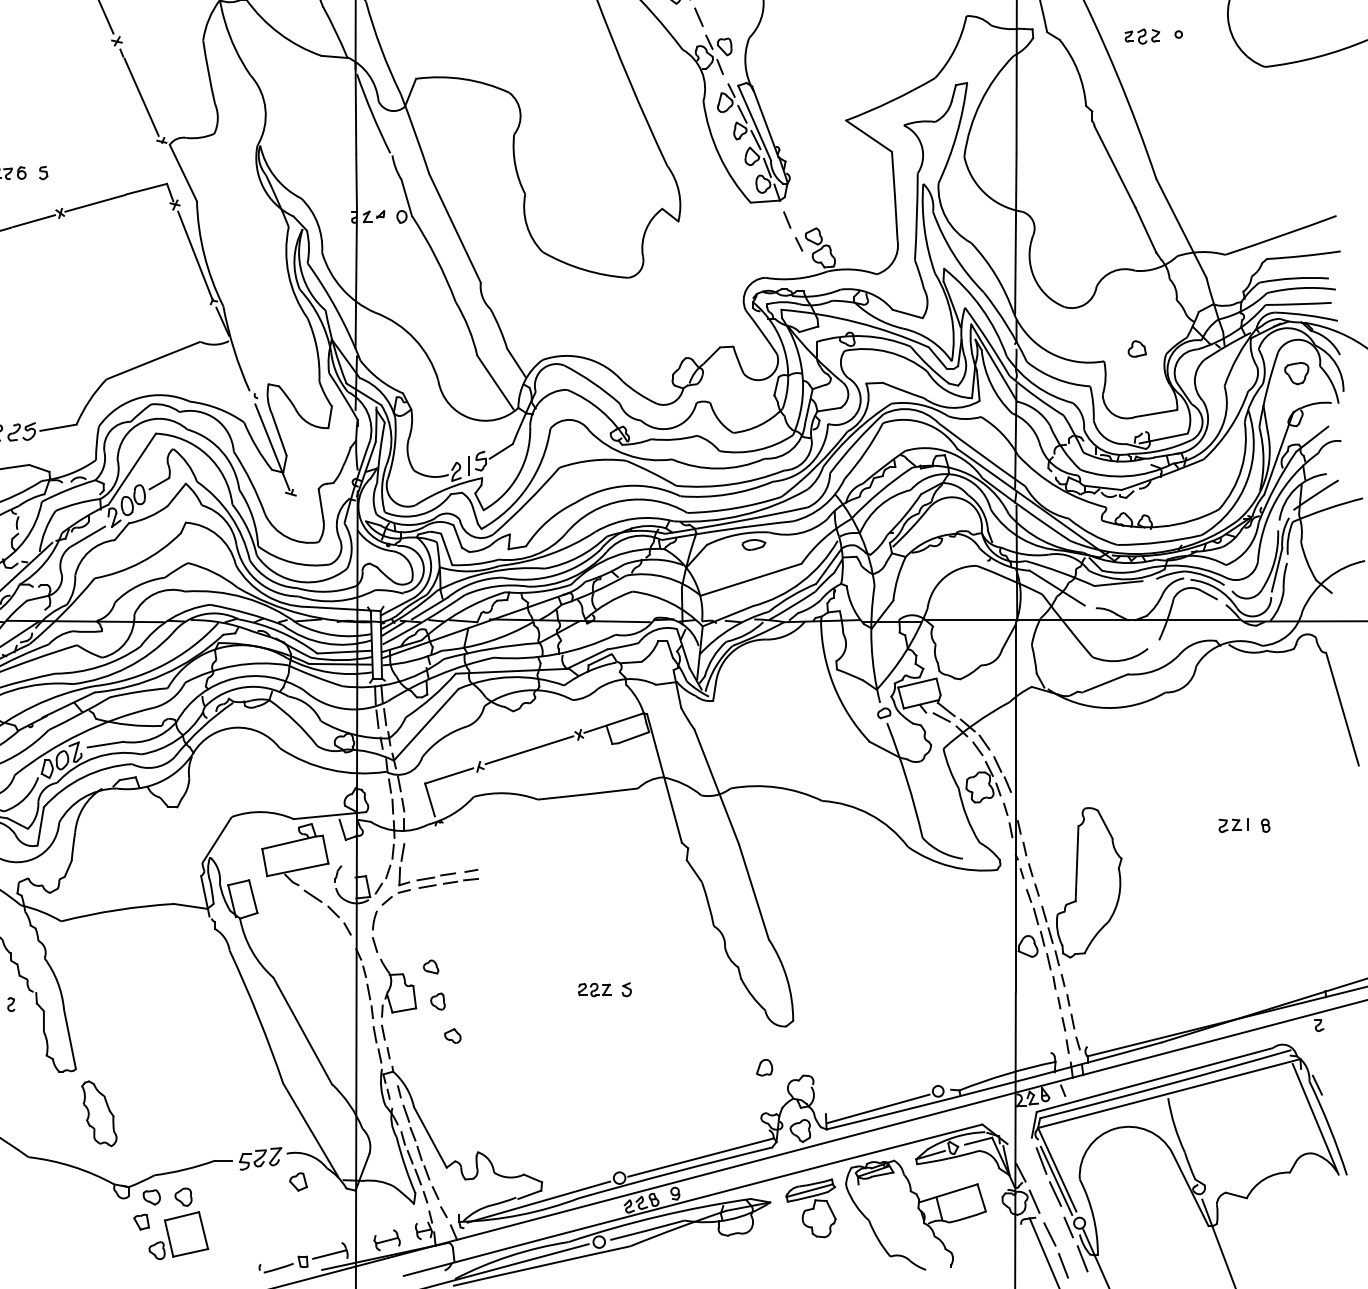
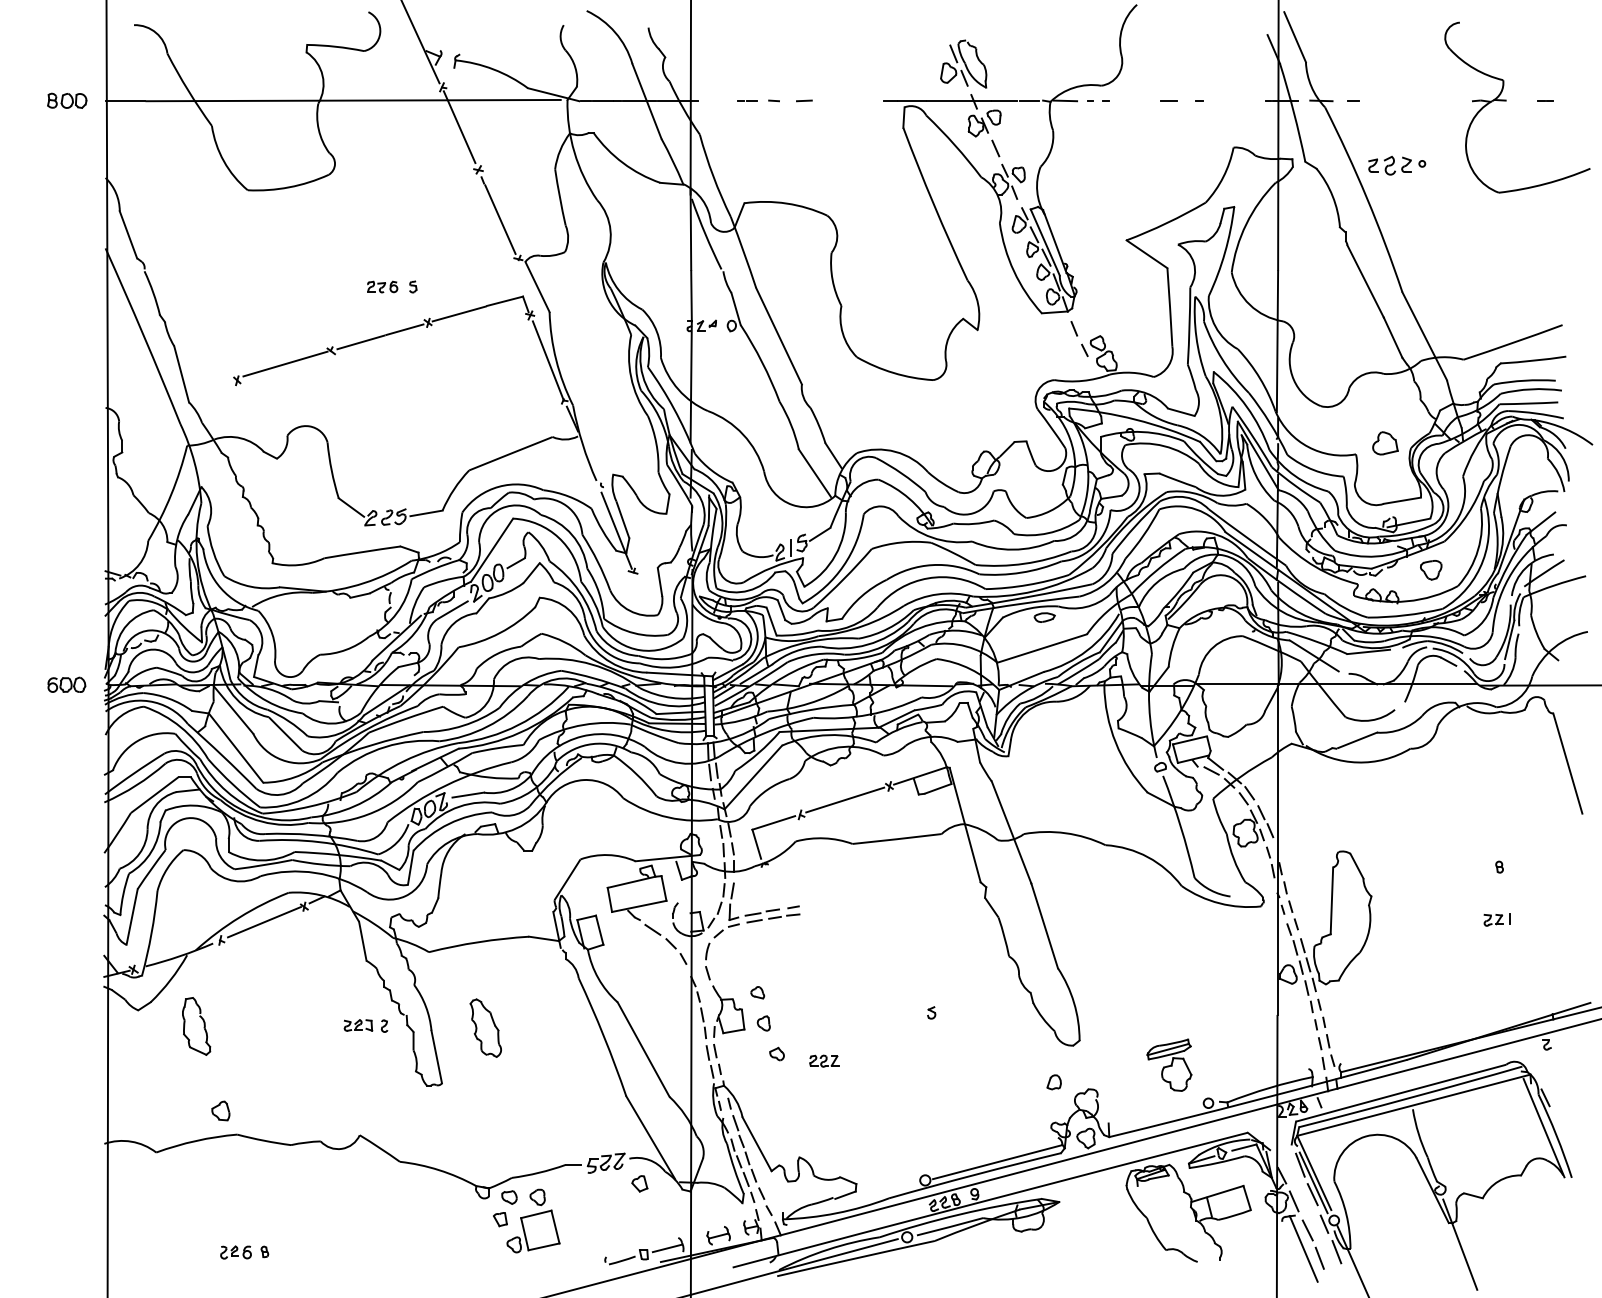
part: (1141, 36) -> (1389, 165), size x1.4
part: (1137, 349) -> (1385, 443), size x1.6
part: (1297, 373) -> (1431, 570), moved
part: (1232, 824) -> (1496, 919), moved
part: (595, 989) -> (824, 1060), moved
line: (877, 1108) -> (1154, 1118), removed
part: (98, 1112) -> (485, 1027), moved
line: (538, 1201) -> (853, 1201), removed
part: (811, 1207) -> (1169, 1064), moved

